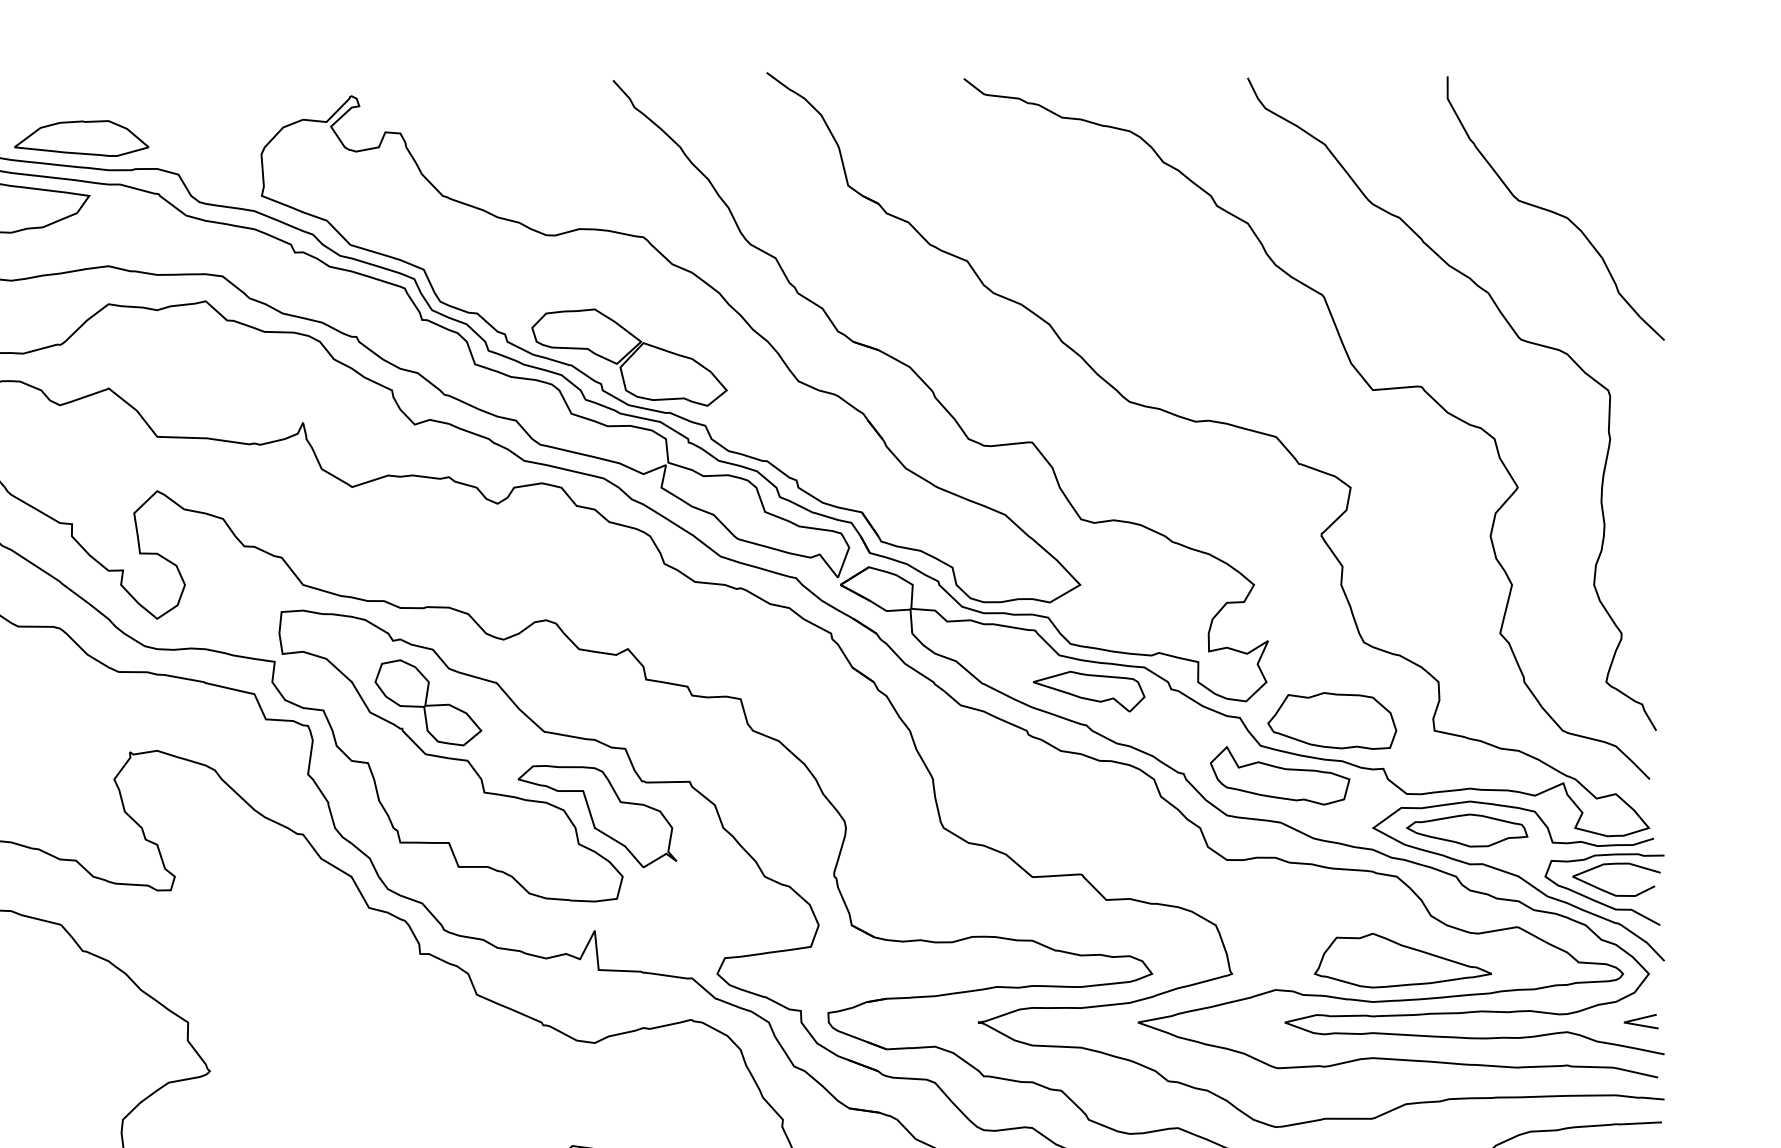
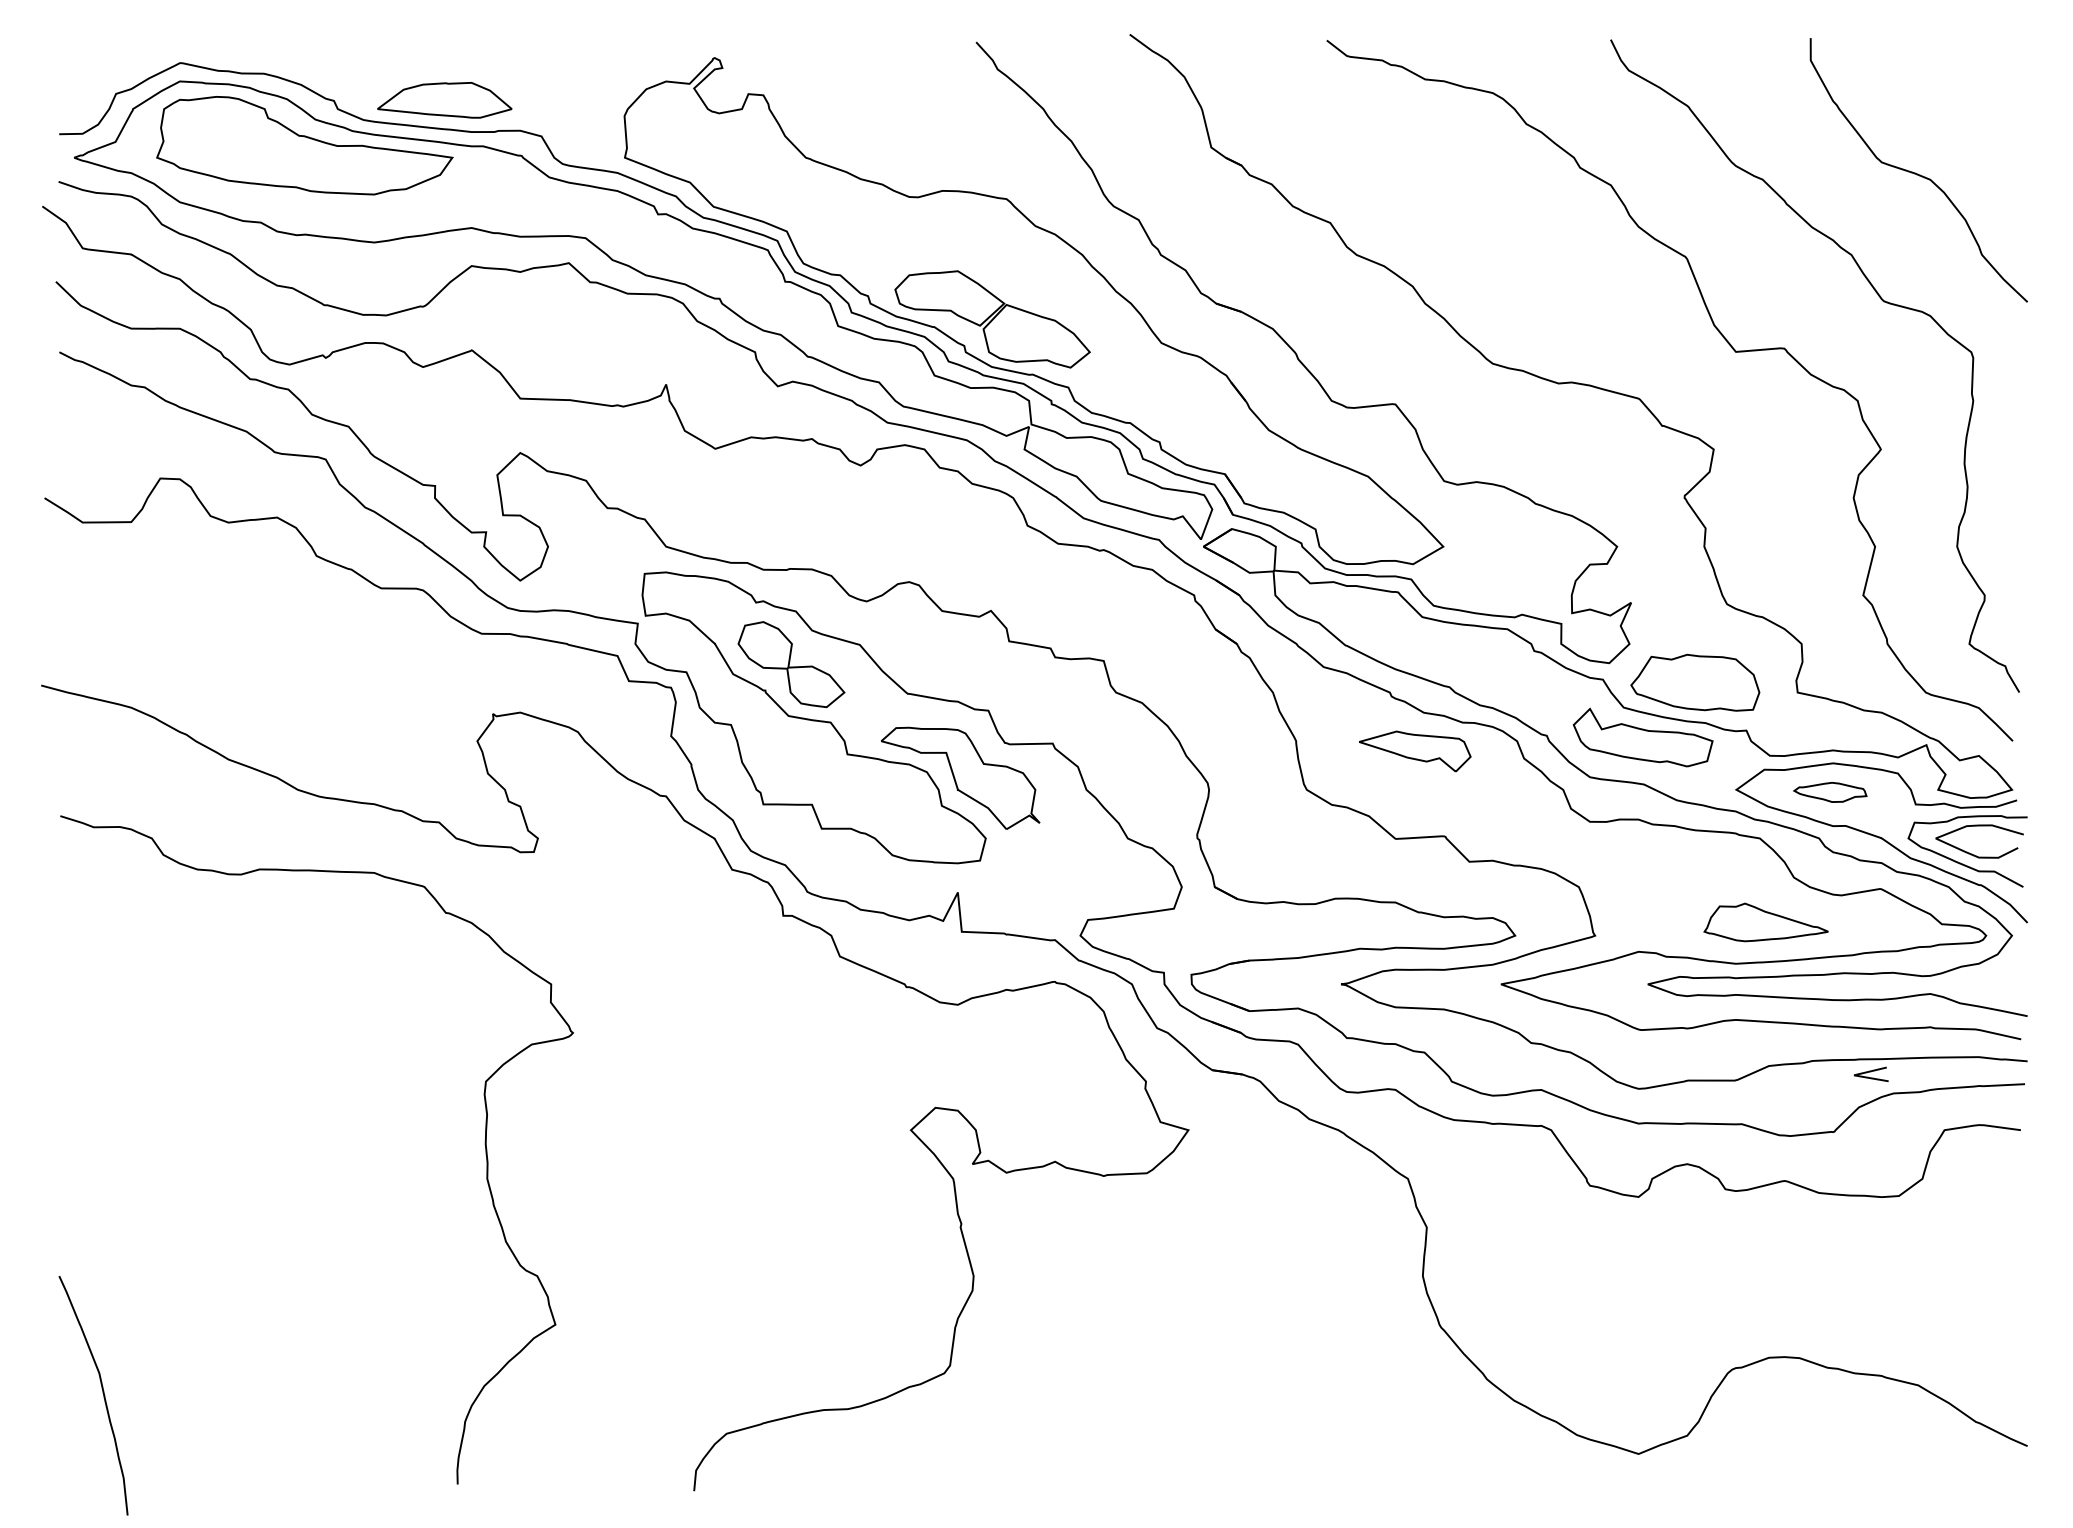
part: (1089, 691) -> (1415, 751), moved
part: (1467, 830) -> (1830, 792), size x0.6
part: (1403, 960) -> (1766, 922), size x0.7
line: (1640, 1019) -> (1870, 1072), moved

